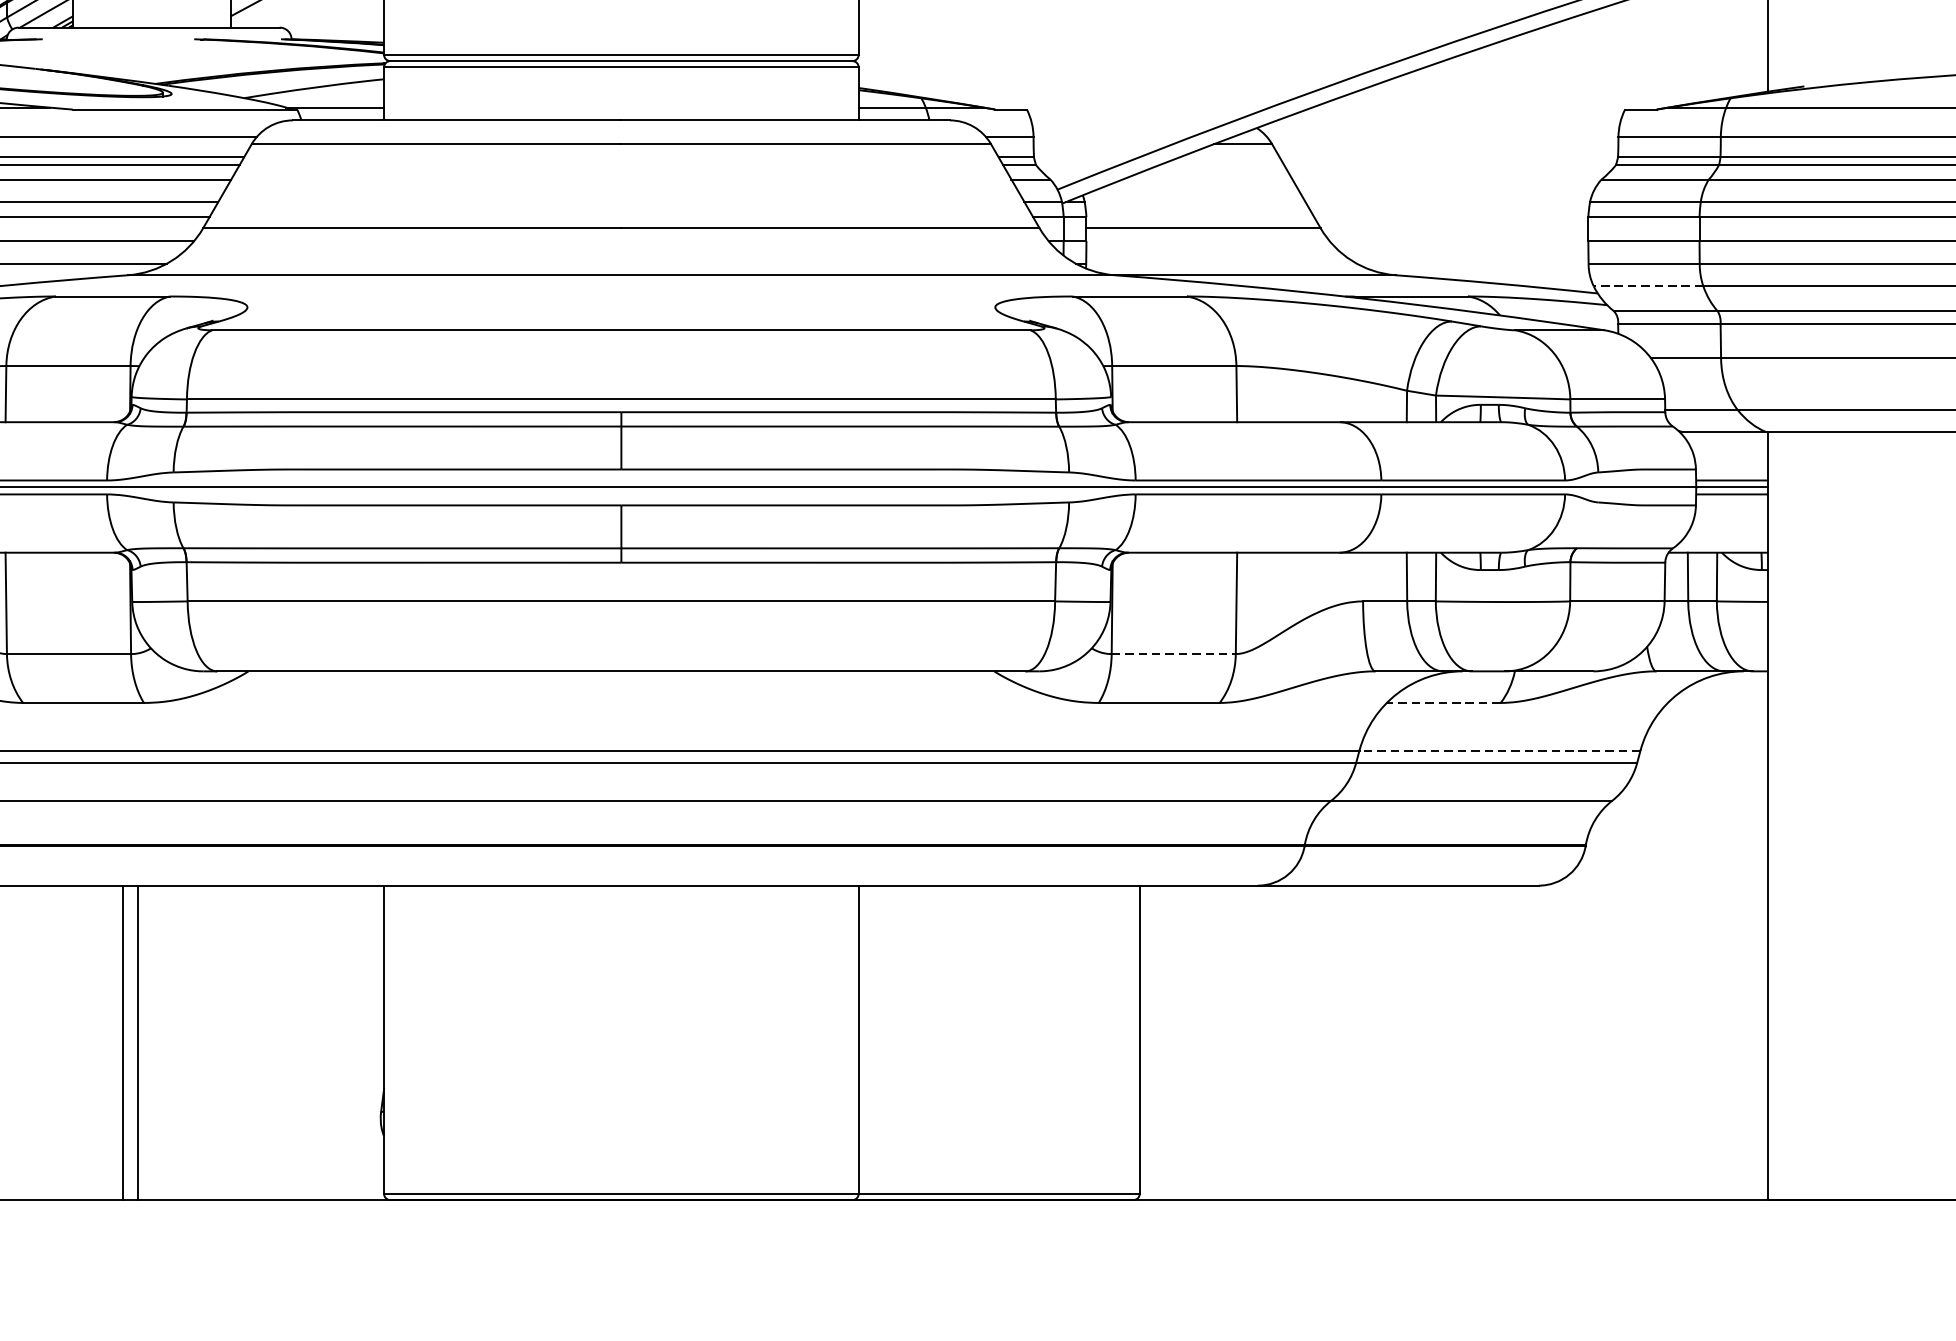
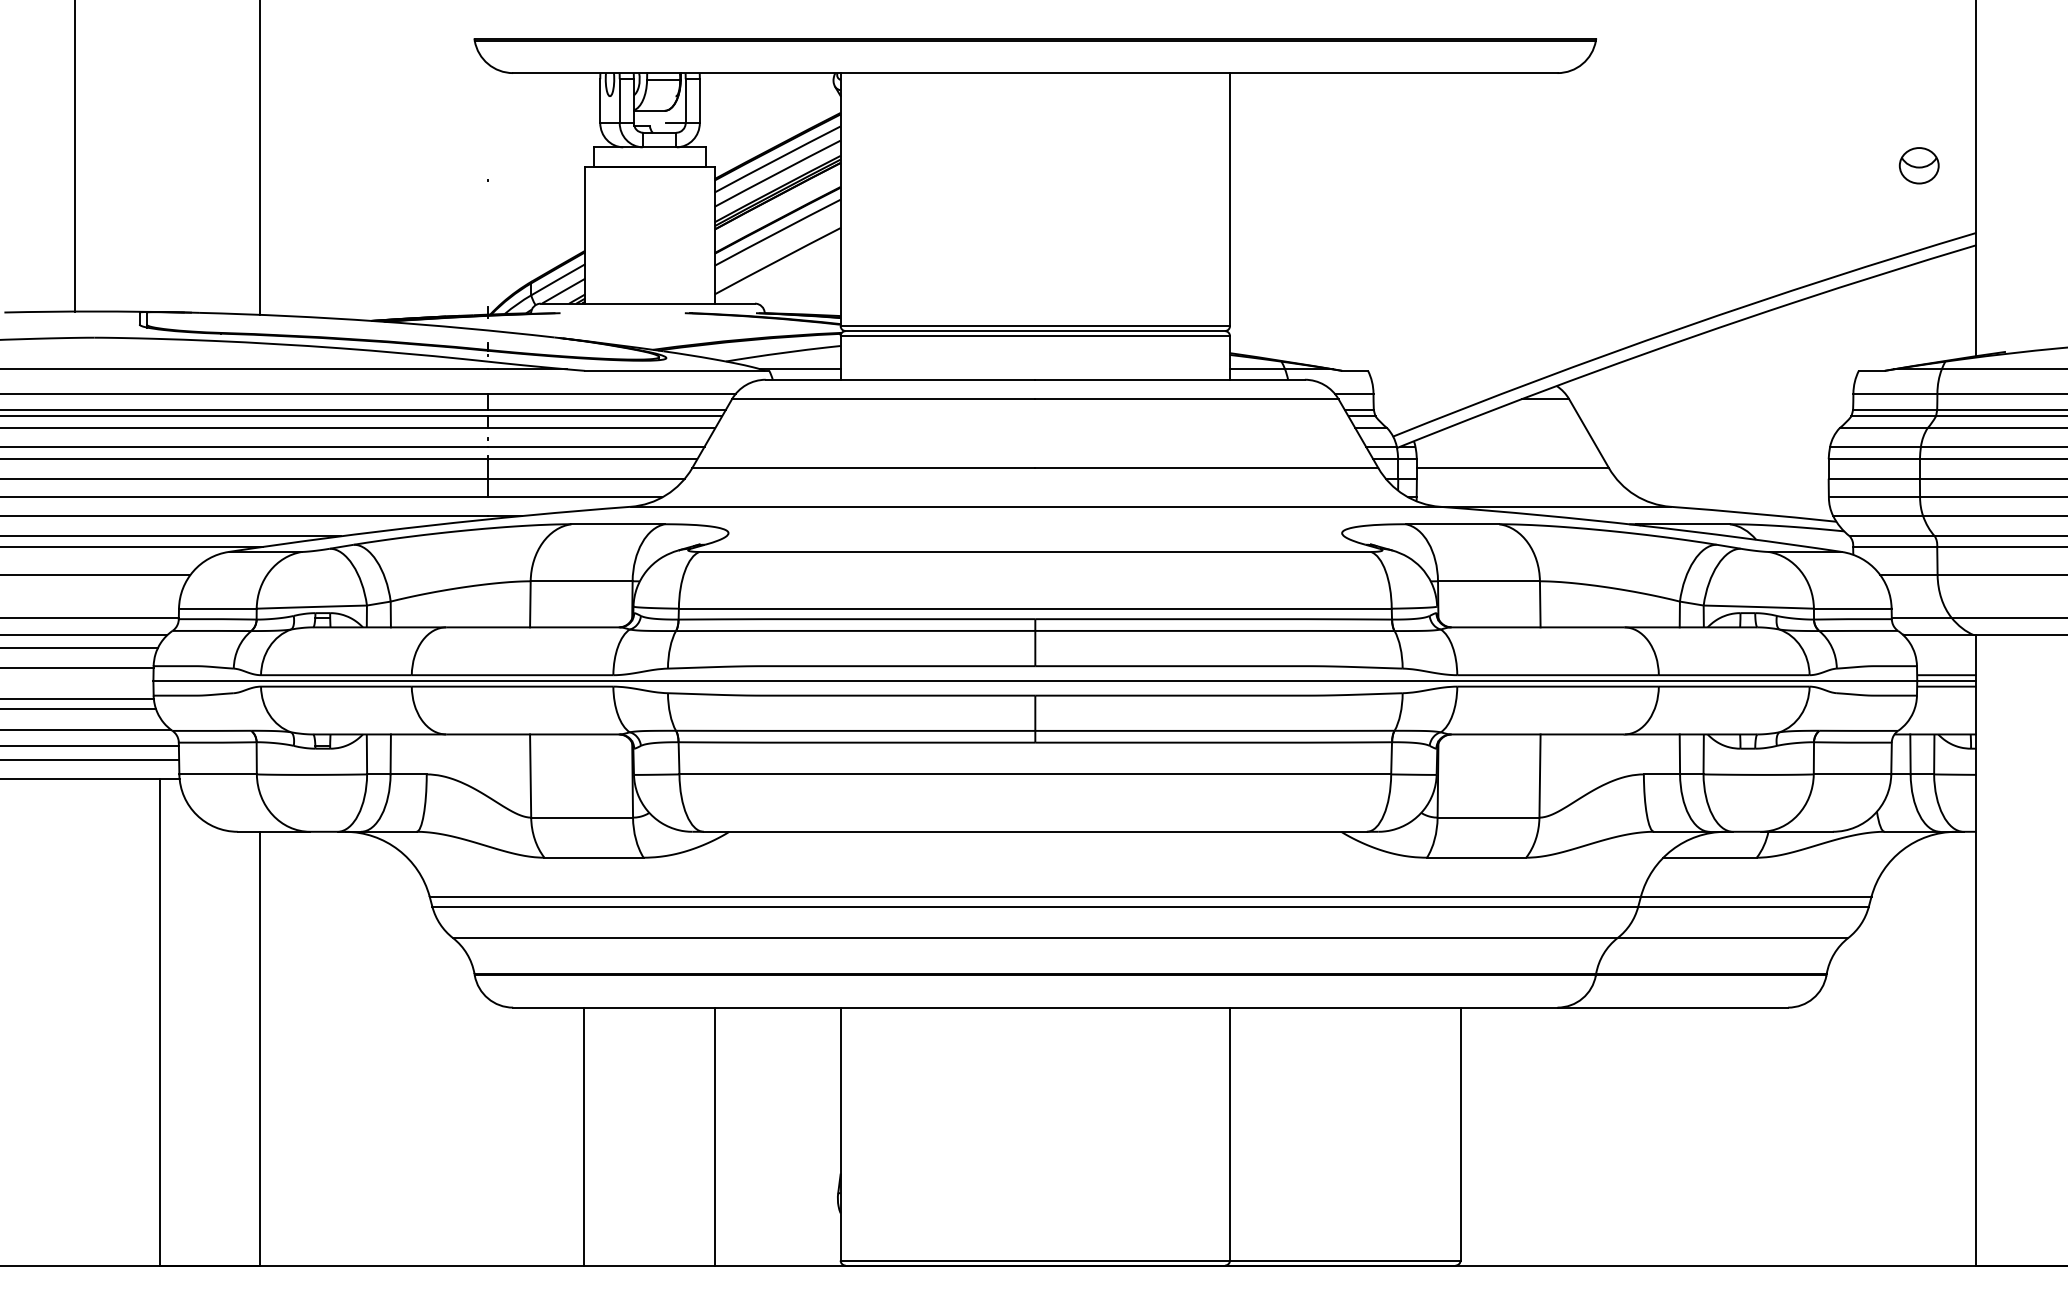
line: (1649, 287) -> (1878, 516), dashed -> solid
line: (1173, 653) -> (1488, 817), dashed -> solid
line: (1444, 702) -> (1710, 857), dashed -> solid
line: (1499, 750) -> (1755, 896), dashed -> solid
line: (123, 1042) -> (583, 1136), moved
line: (137, 1042) -> (714, 1136), moved

